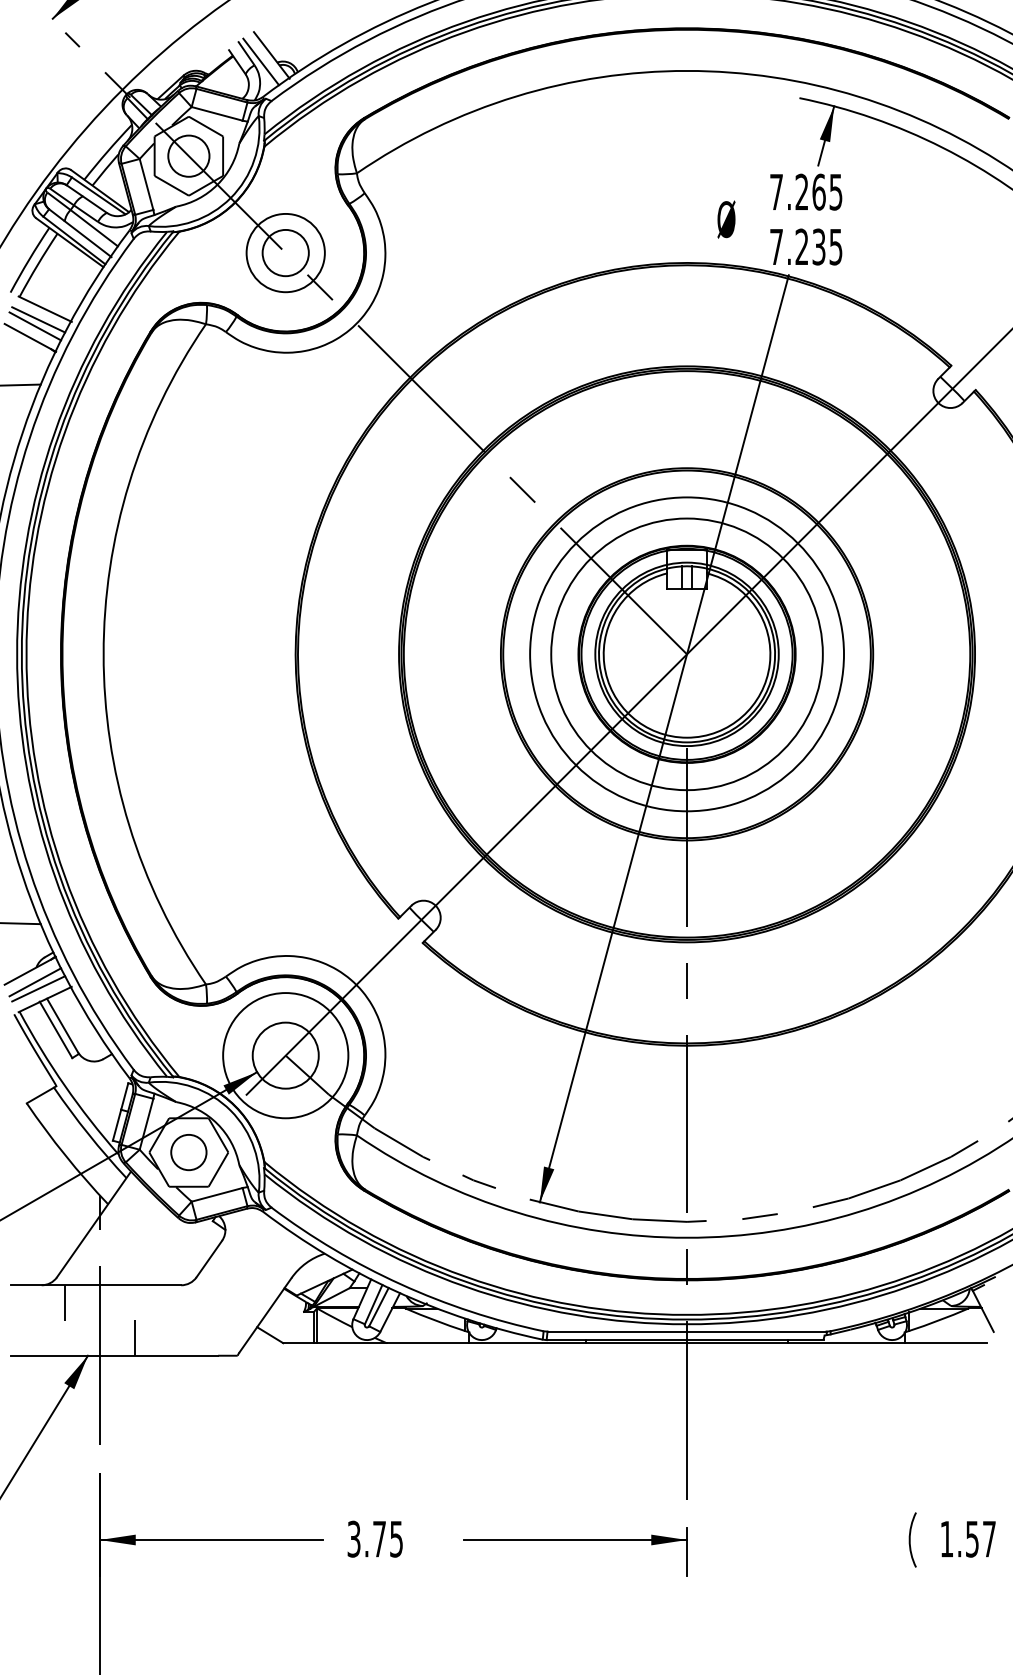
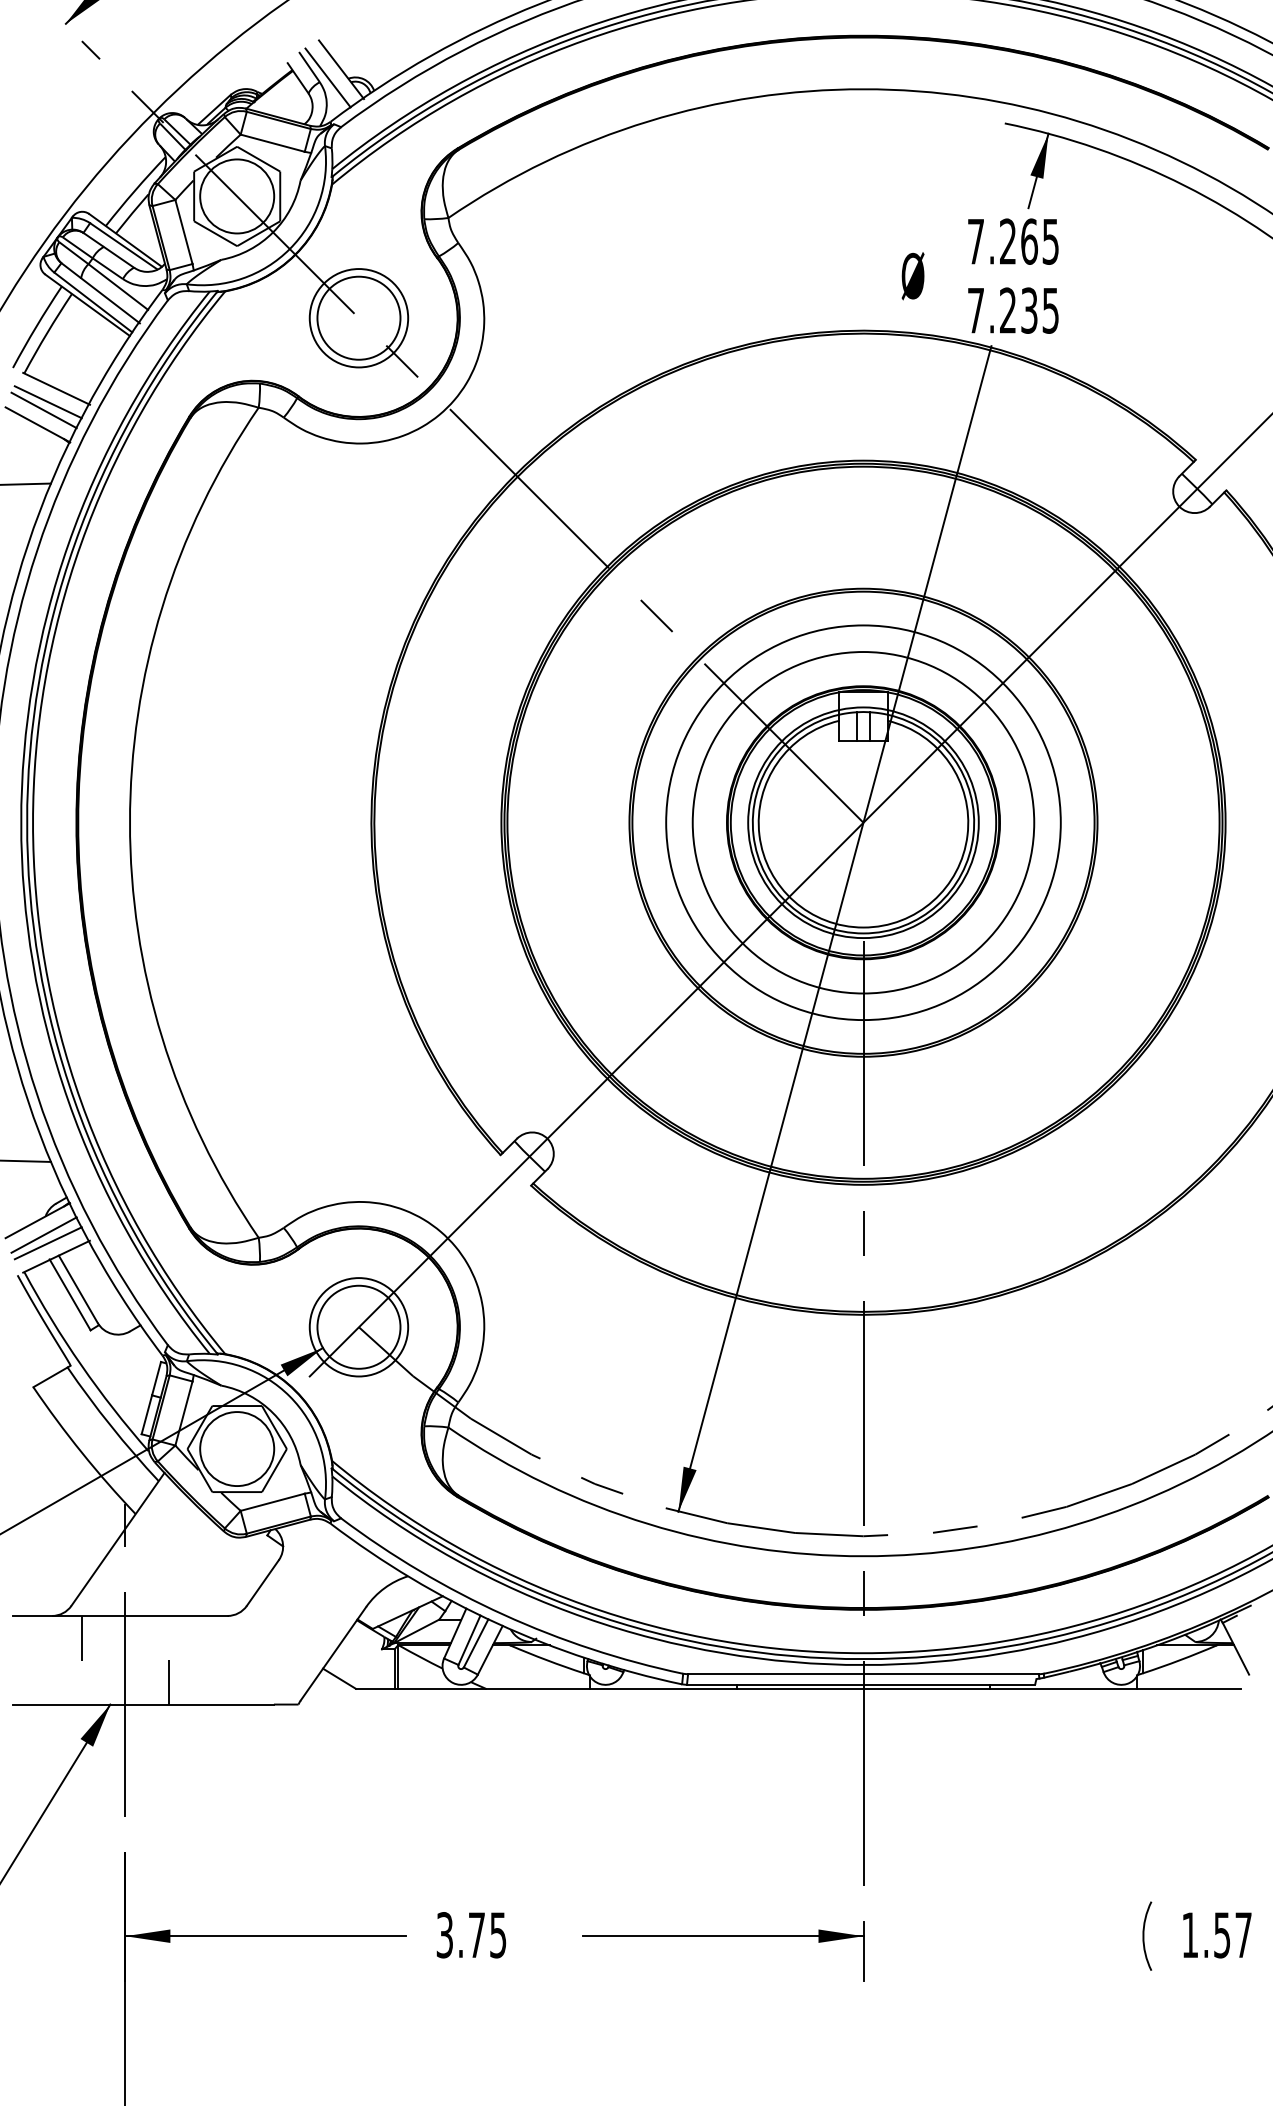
circle: (189, 156) -> (237, 196), size x1.43
circle: (285, 252) -> (358, 317), size x1.43
circle: (285, 1055) -> (358, 1327), size x0.62
circle: (189, 1152) -> (237, 1449), size x1.67

